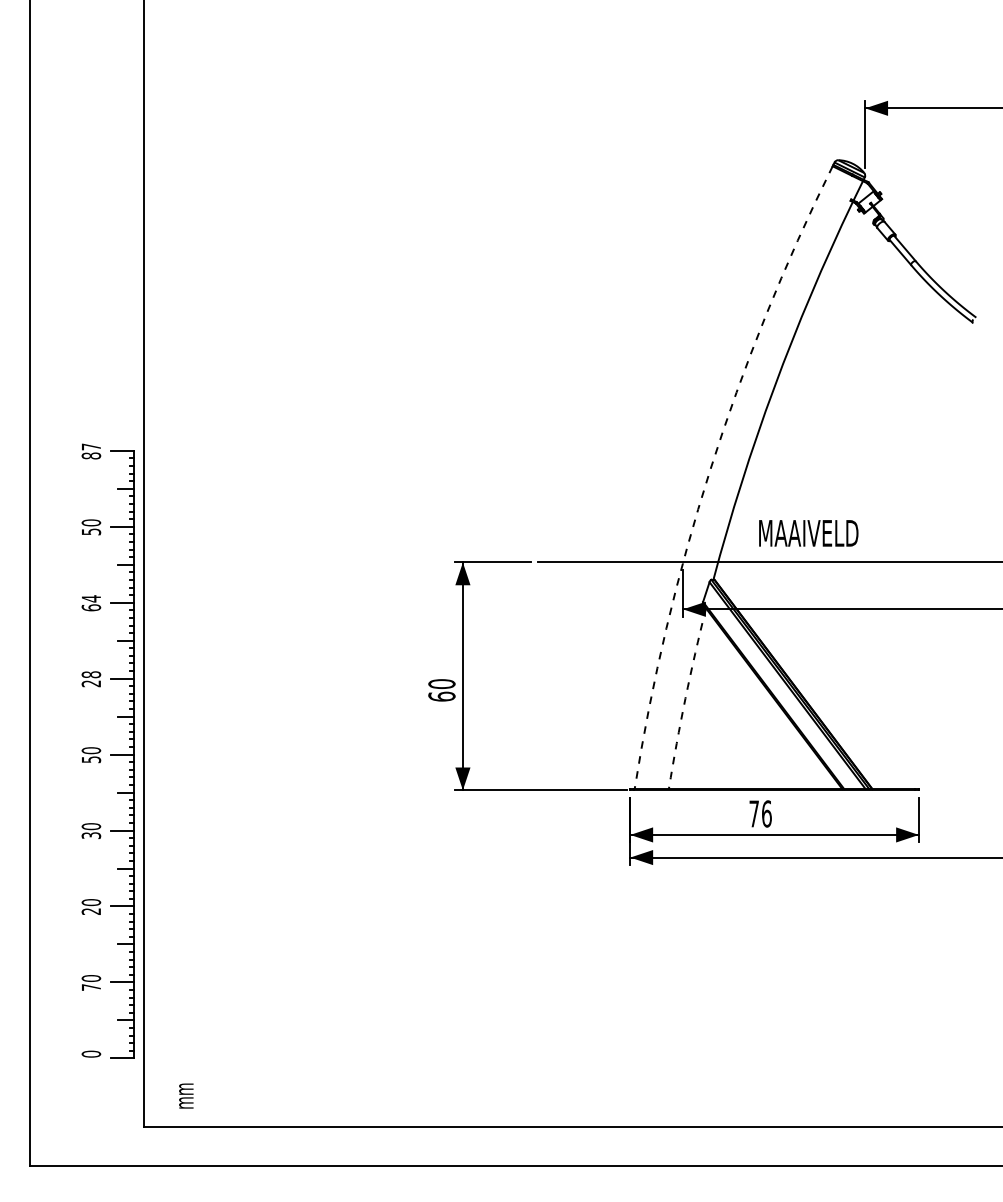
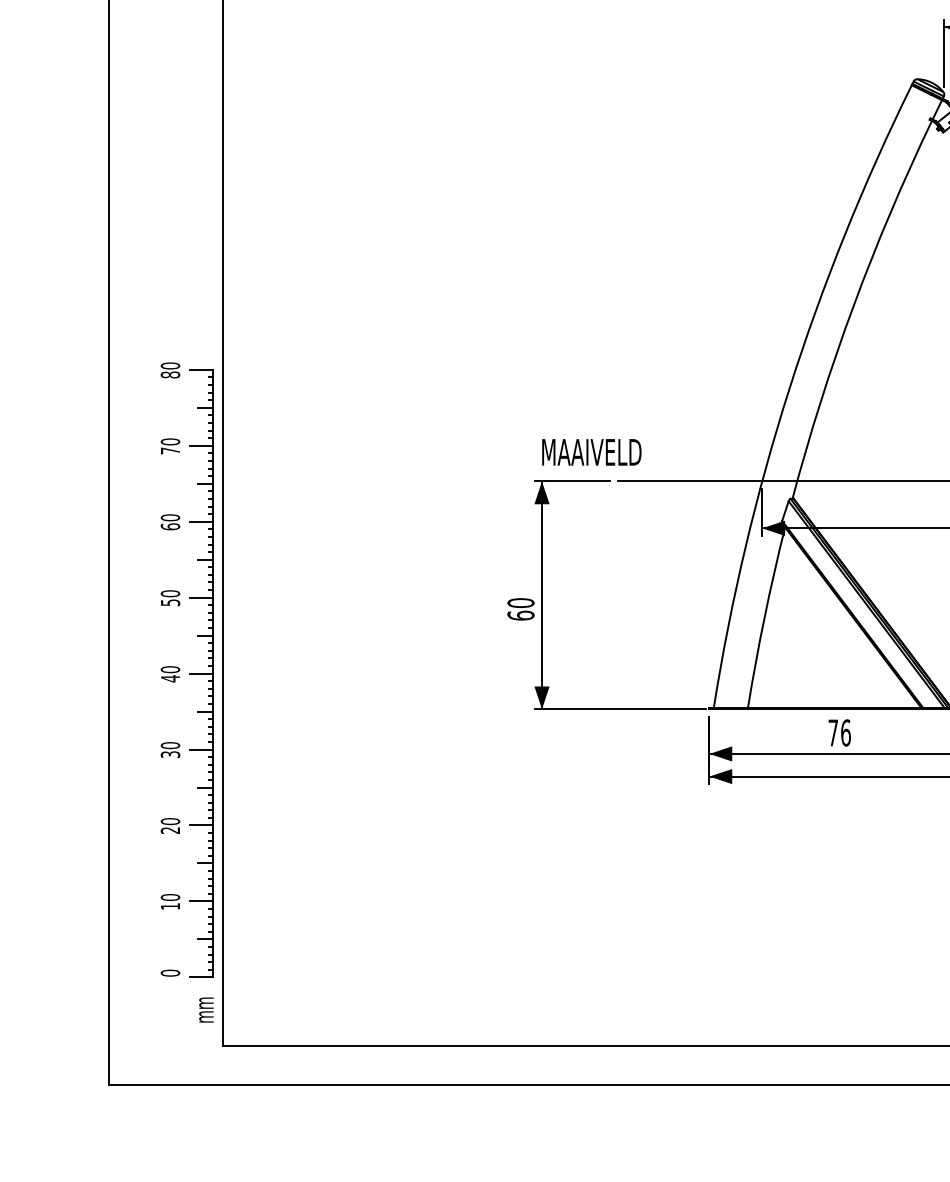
text: (91, 446) -> (170, 365), 87 -> 80
arc: (710, 470) -> (789, 389), dashed -> solid
text: (91, 531) -> (170, 450), 50 -> 70
text: (808, 533) -> (591, 452), moved
text: (91, 598) -> (170, 517), 64 -> 60
text: (91, 679) -> (170, 598), 28 -> 50
arc: (685, 698) -> (764, 617), dashed -> solid
text: (91, 759) -> (170, 678), 50 -> 40
text: (91, 987) -> (170, 906), 70 -> 10
text: (186, 1095) -> (206, 1009), moved

